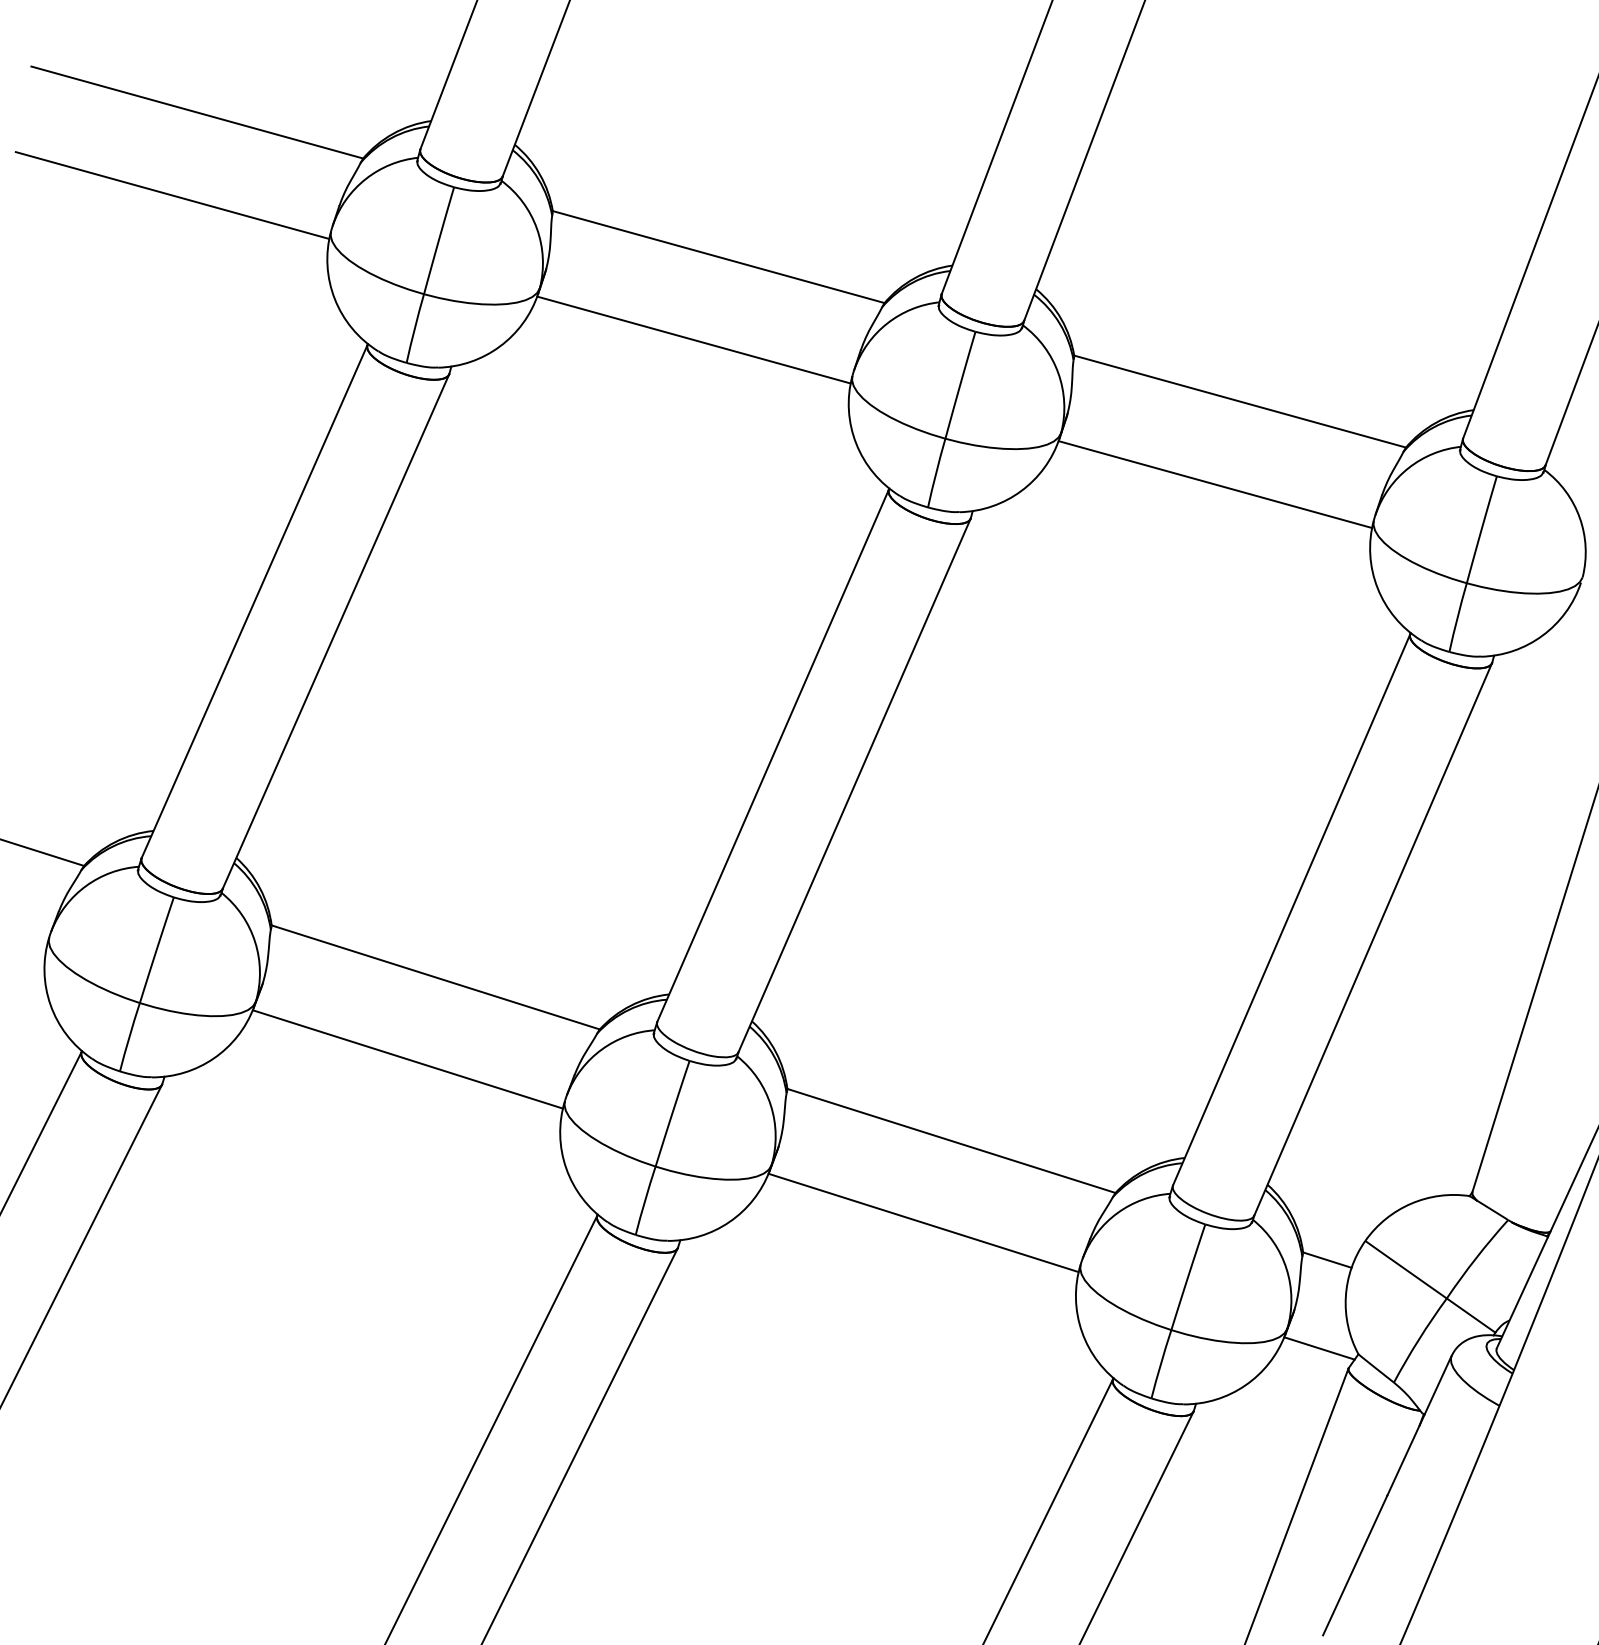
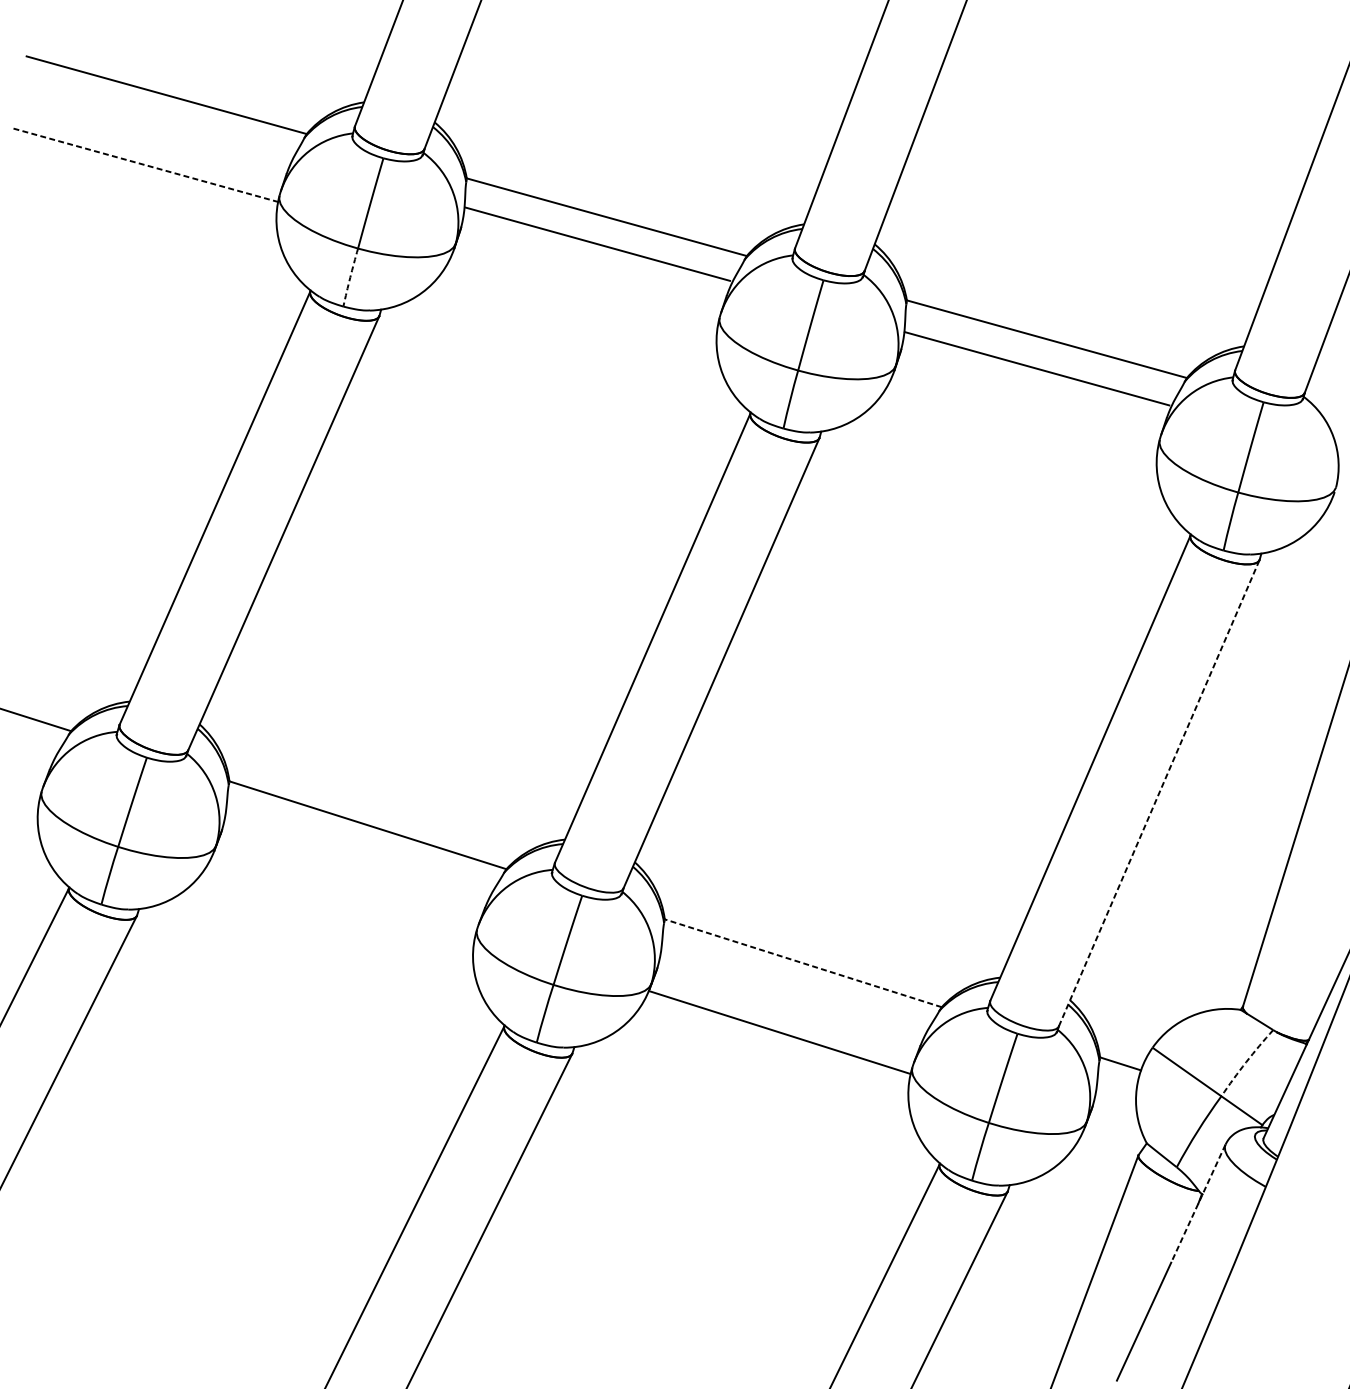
line: (172, 195) -> (145, 165), solid -> dashed
arc: (414, 328) -> (350, 277), solid -> dashed
line: (693, 339) -> (597, 243), moved
line: (1215, 484) -> (1037, 368), moved
line: (1373, 939) -> (1159, 793), solid -> dashed
line: (407, 1059) -> (344, 894), removed
line: (950, 1140) -> (802, 962), solid -> dashed
arc: (1476, 1258) -> (1246, 1062), solid -> dashed
line: (1319, 1348) -> (1113, 1138), removed
line: (1419, 1425) -> (1198, 1203), solid -> dashed

